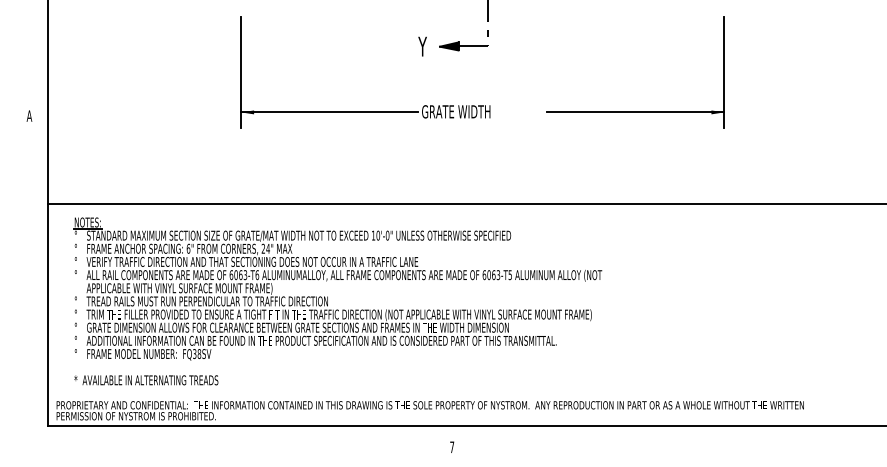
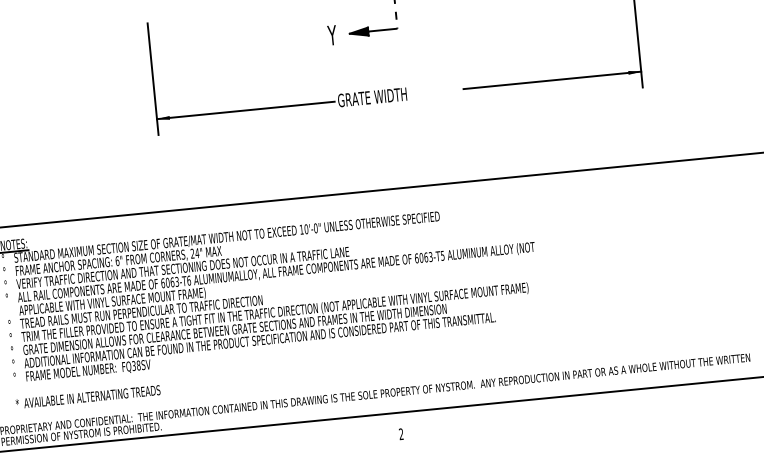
text: (452, 446) -> (401, 433), 7 -> 2

